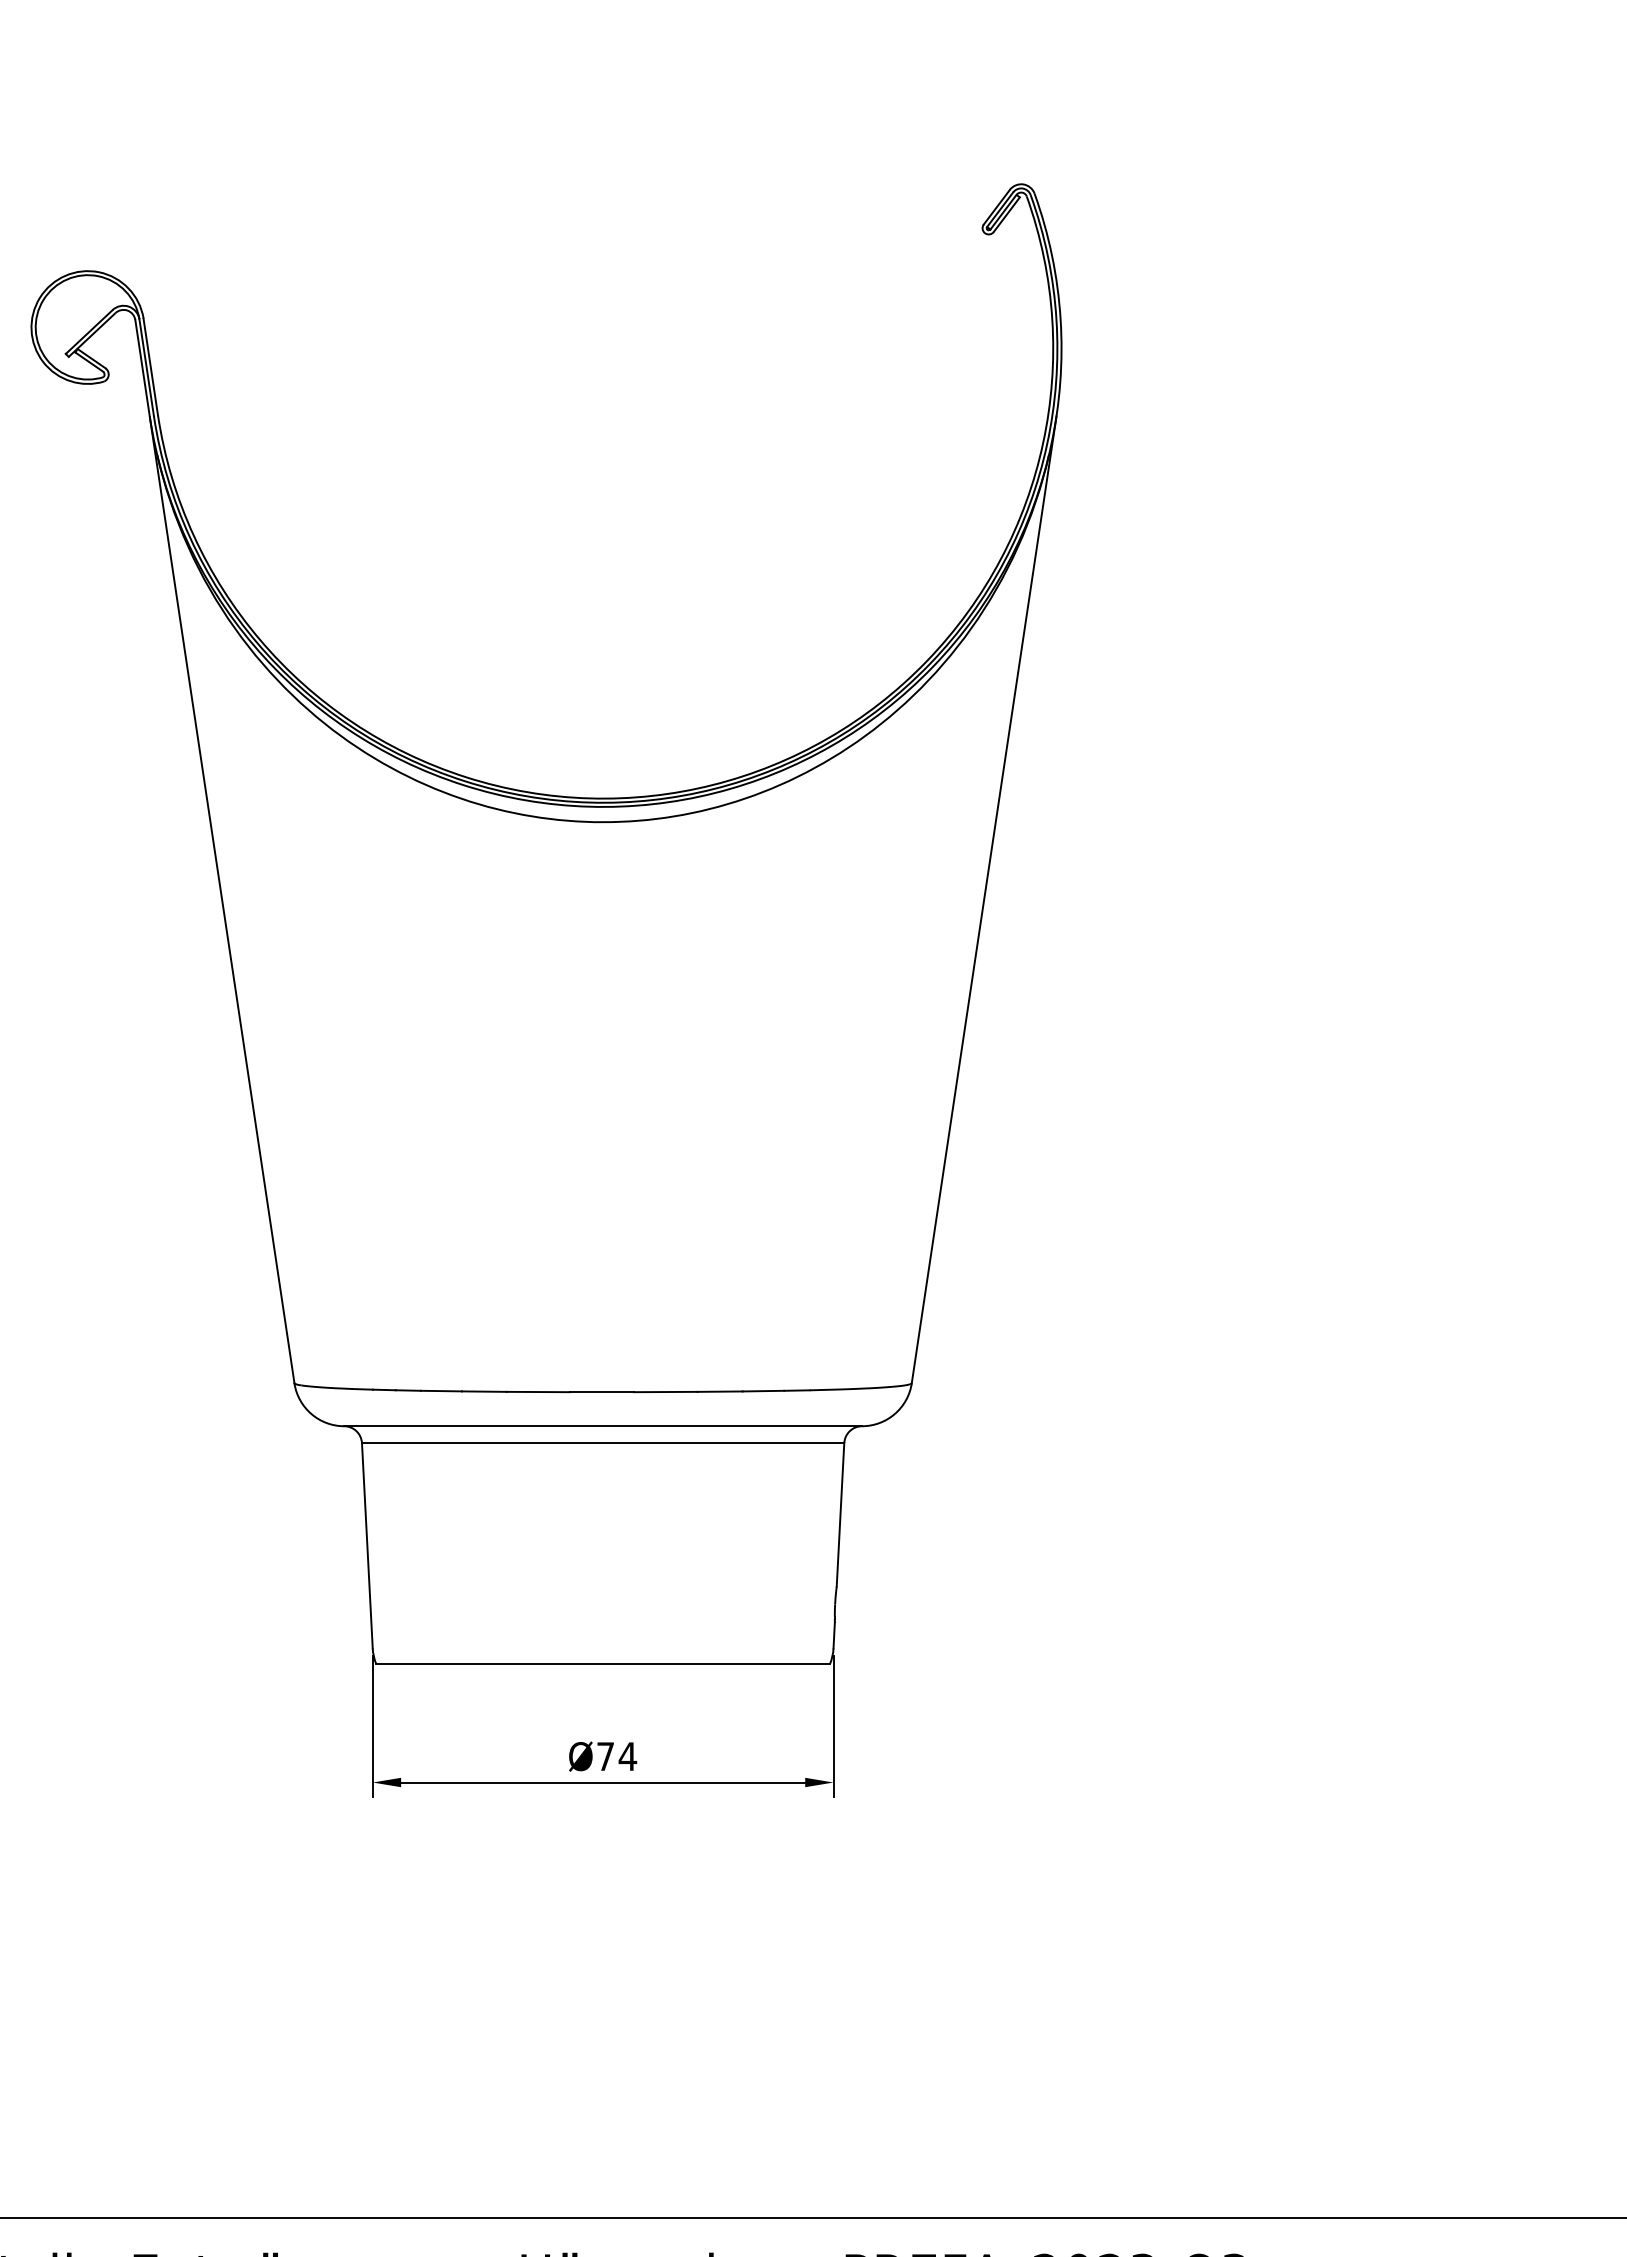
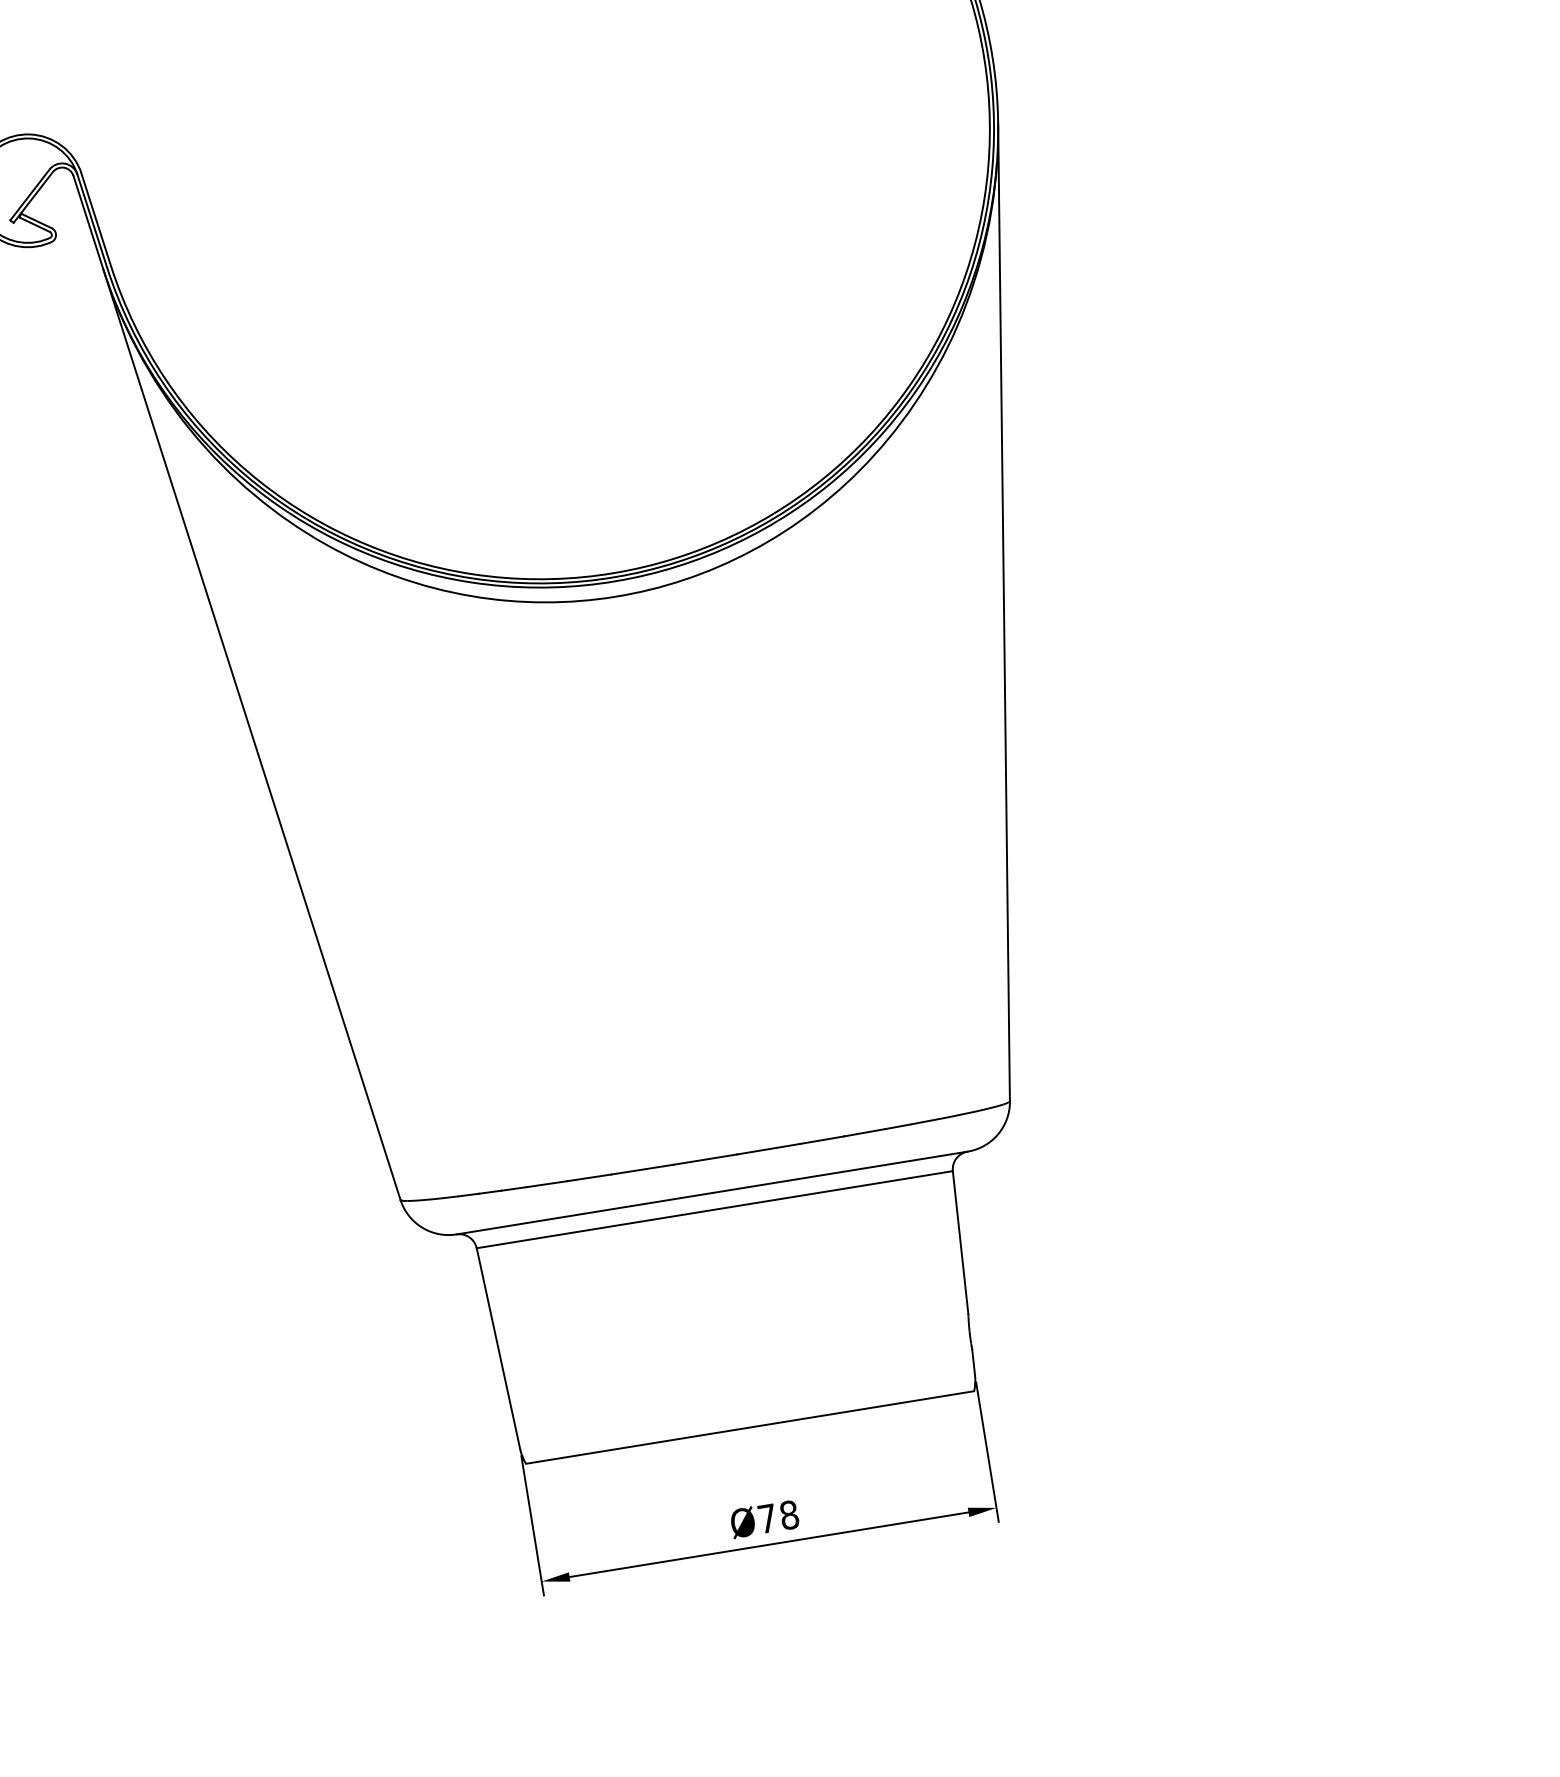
text: (627, 1756) -> (788, 1515), Ø74 -> Ø78

